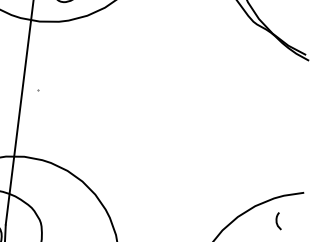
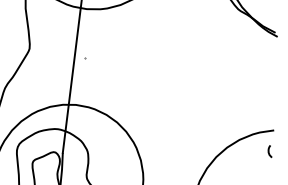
curve: (277, 221) -> (269, 151), moved

